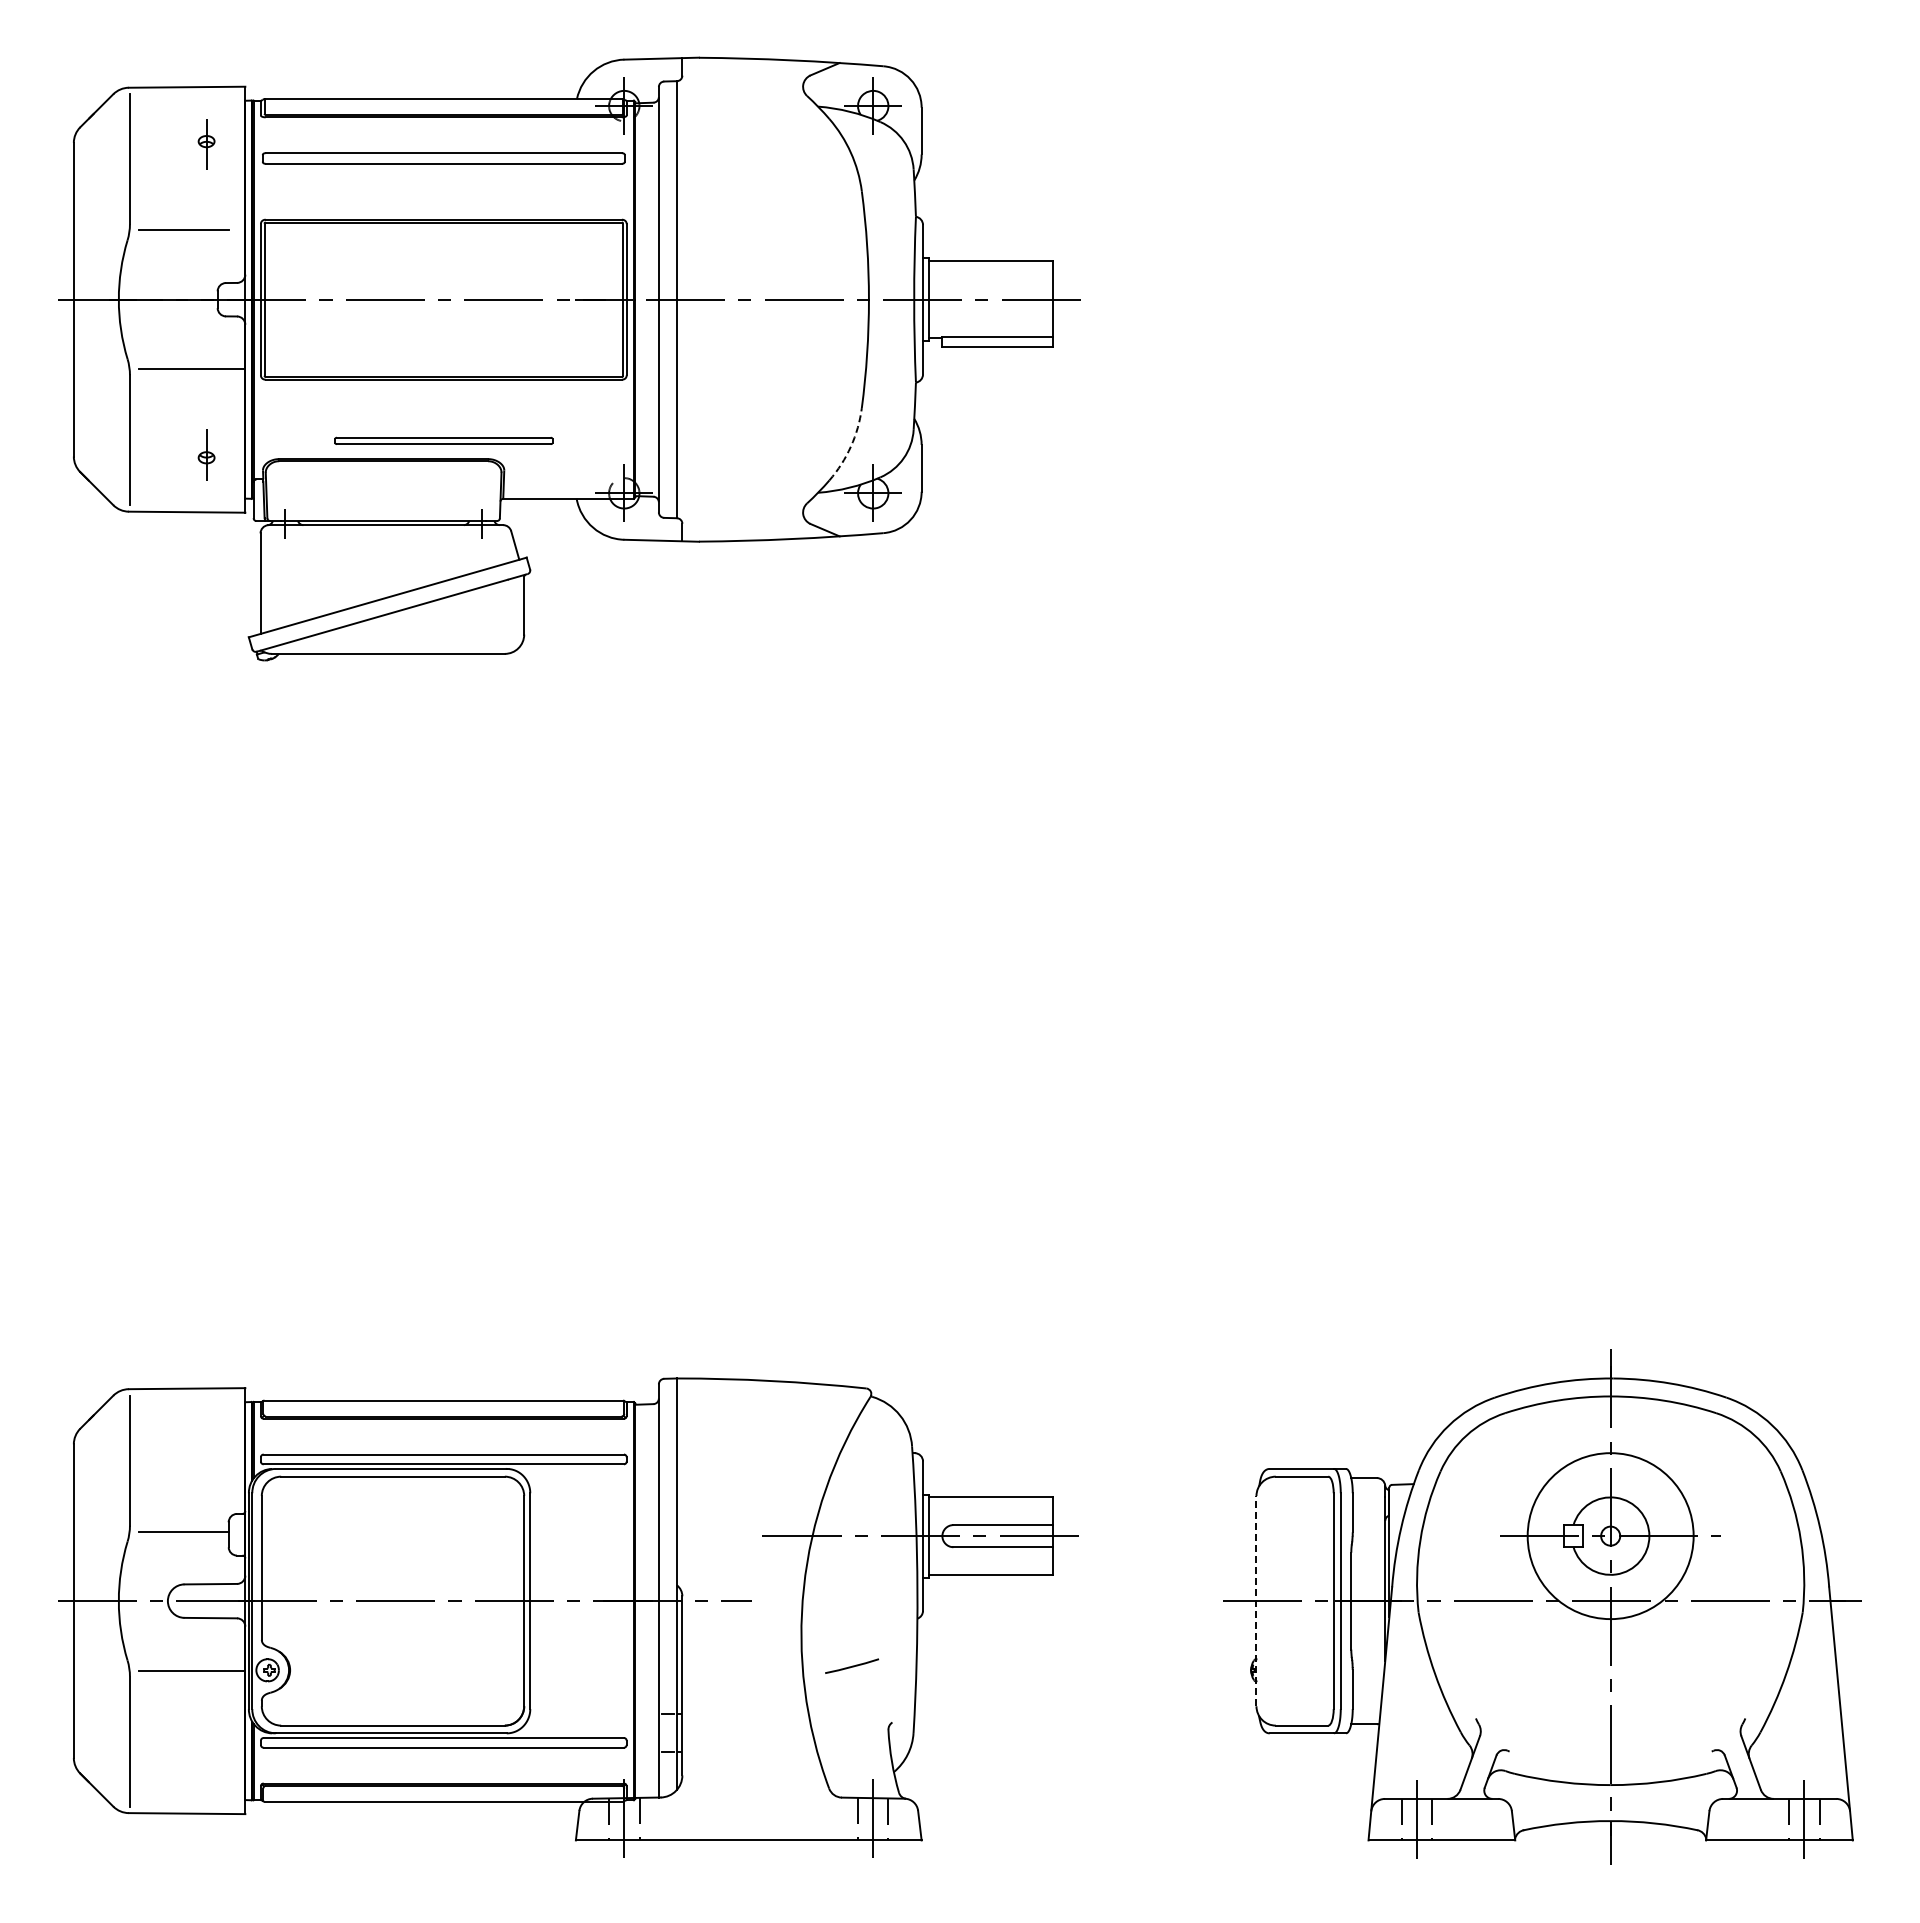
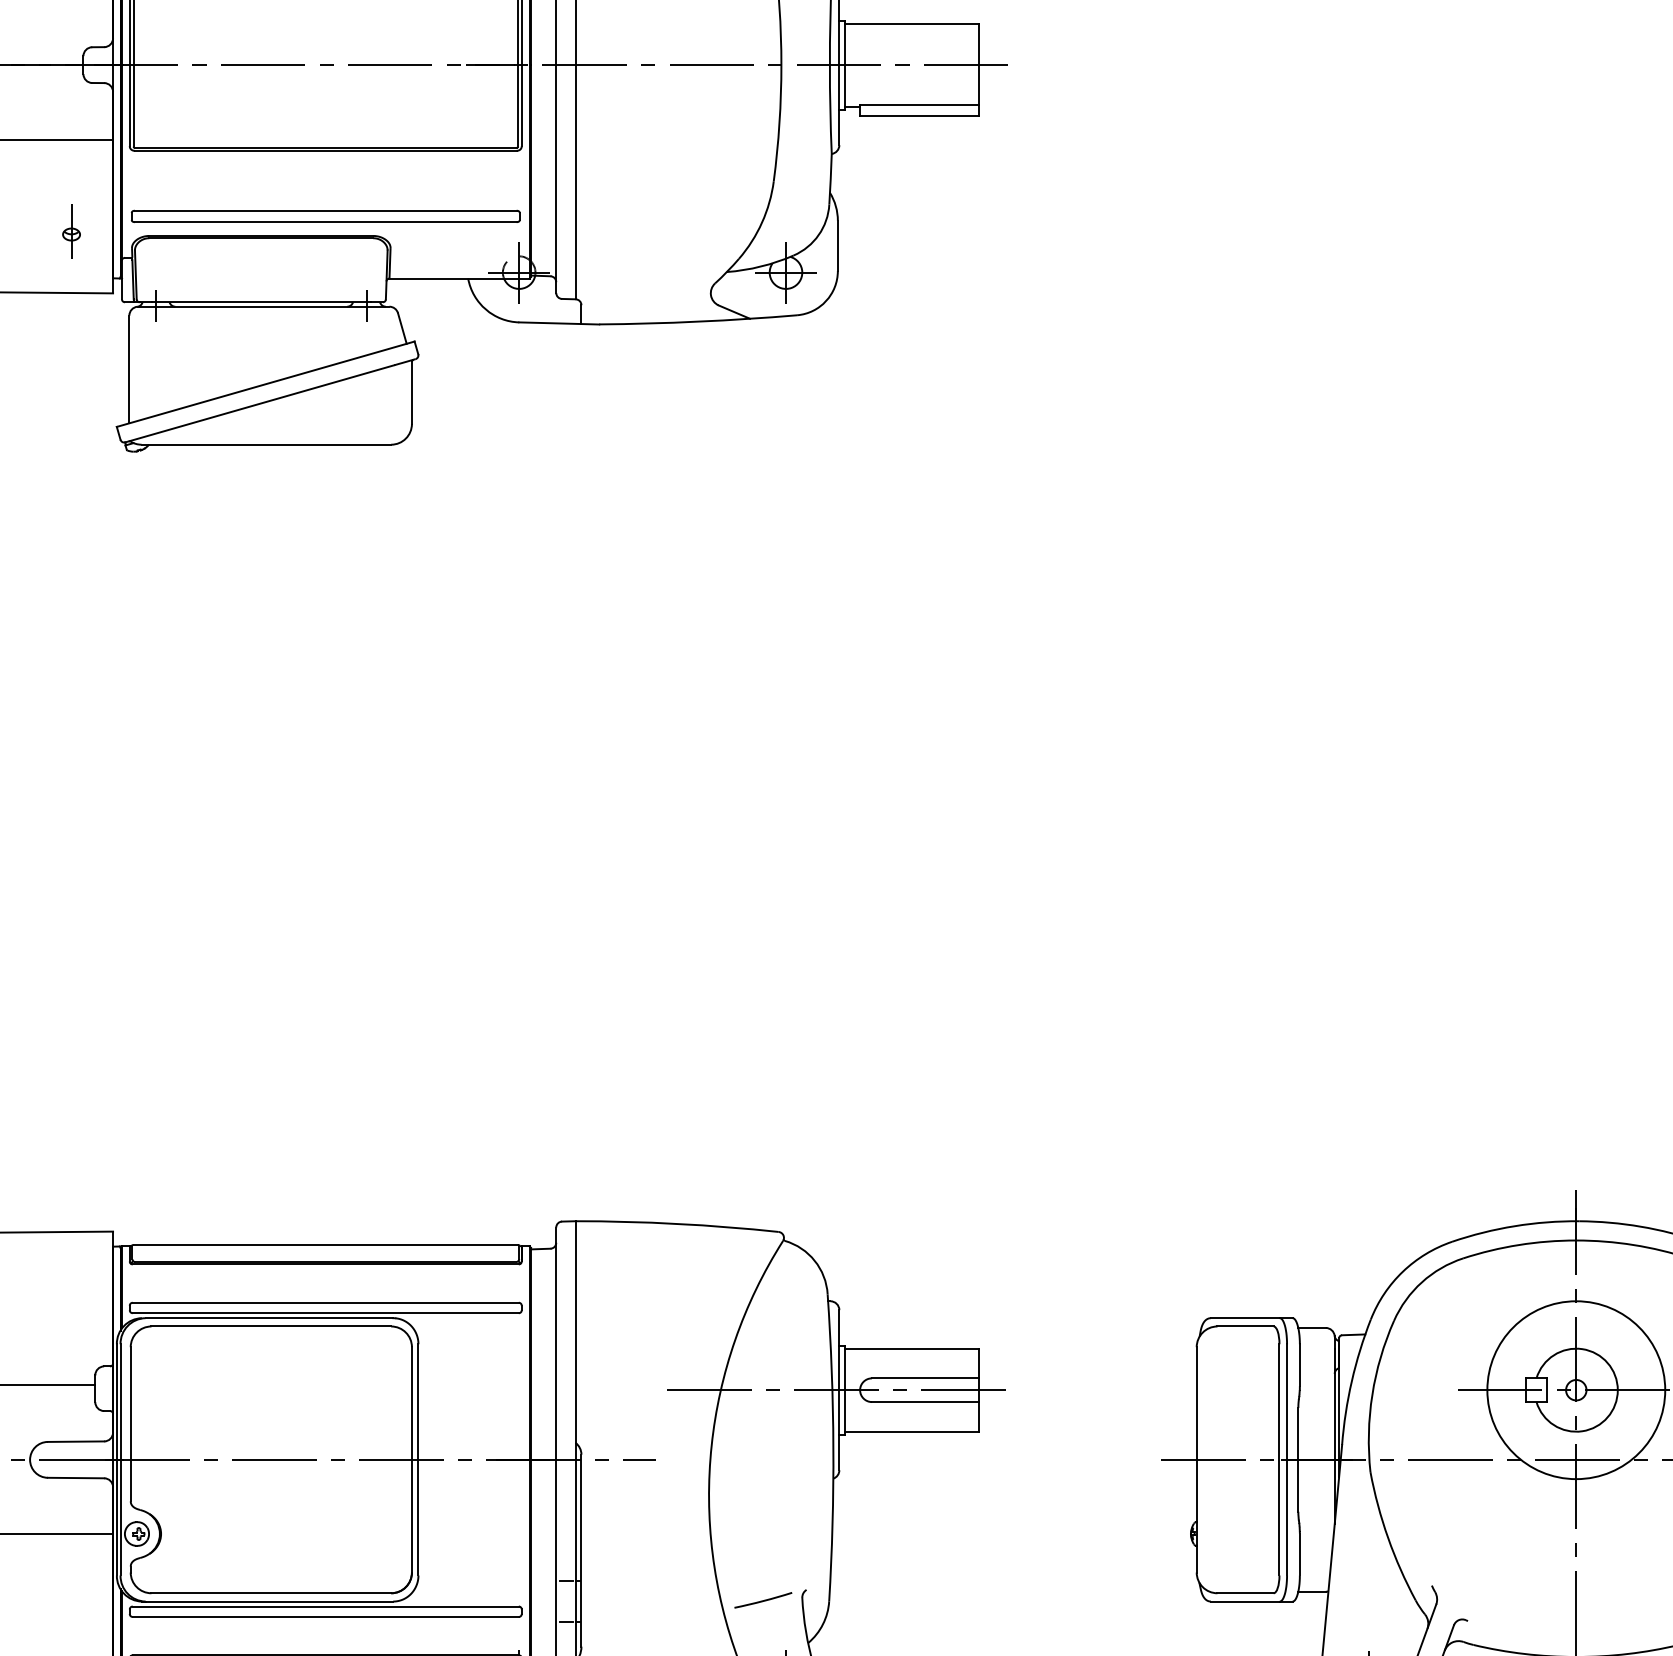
part: (443, 440) -> (325, 216), size x1.67
arc: (850, 446) -> (761, 222), dashed -> solid
line: (1256, 1600) -> (1196, 1459), dashed -> solid
line: (852, 1665) -> (763, 1599), moved

